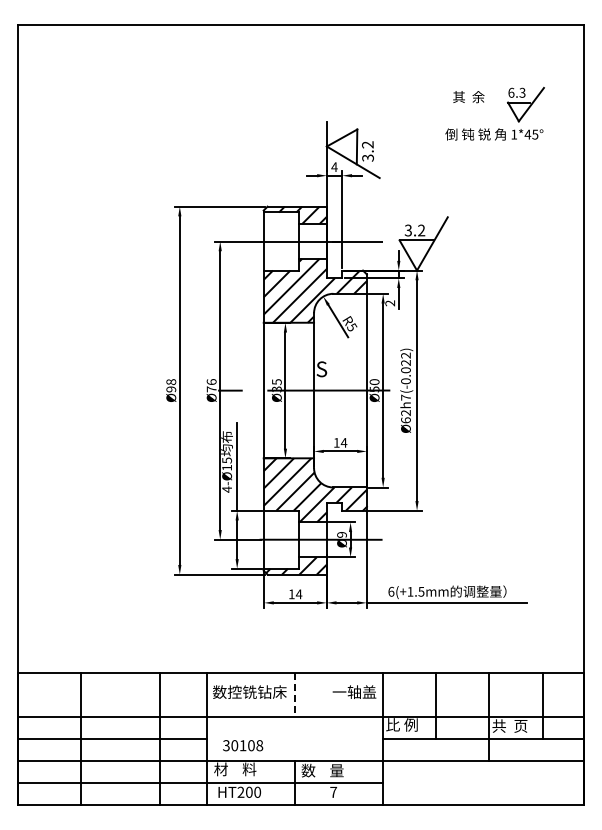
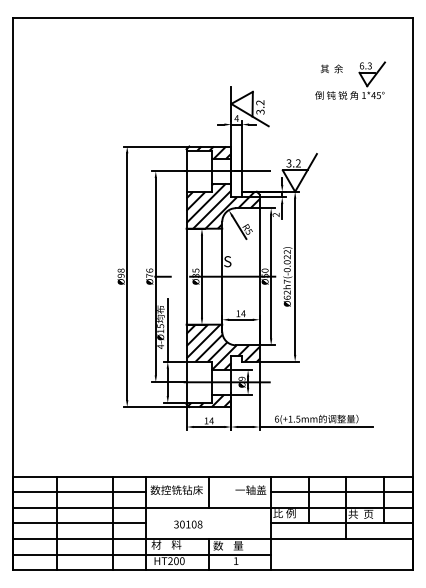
line: (112, 695) -> (79, 492), added
line: (294, 695) -> (208, 492), dashed -> solid
line: (482, 695) -> (341, 492), added
text: (243, 745) -> (188, 524), moved
text: (333, 791) -> (236, 560), 7 -> 1

